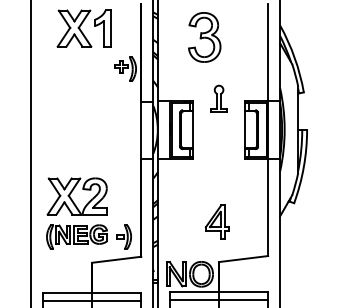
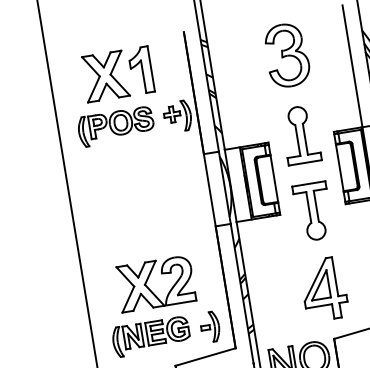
part: (204, 37) -> (286, 55), moved
part: (76, 68) -> (116, 125), added
part: (218, 98) -> (299, 134), size x1.67
part: (218, 160) -> (312, 211), added
part: (76, 196) -> (154, 284), moved
part: (217, 221) -> (323, 288), size x1.43

